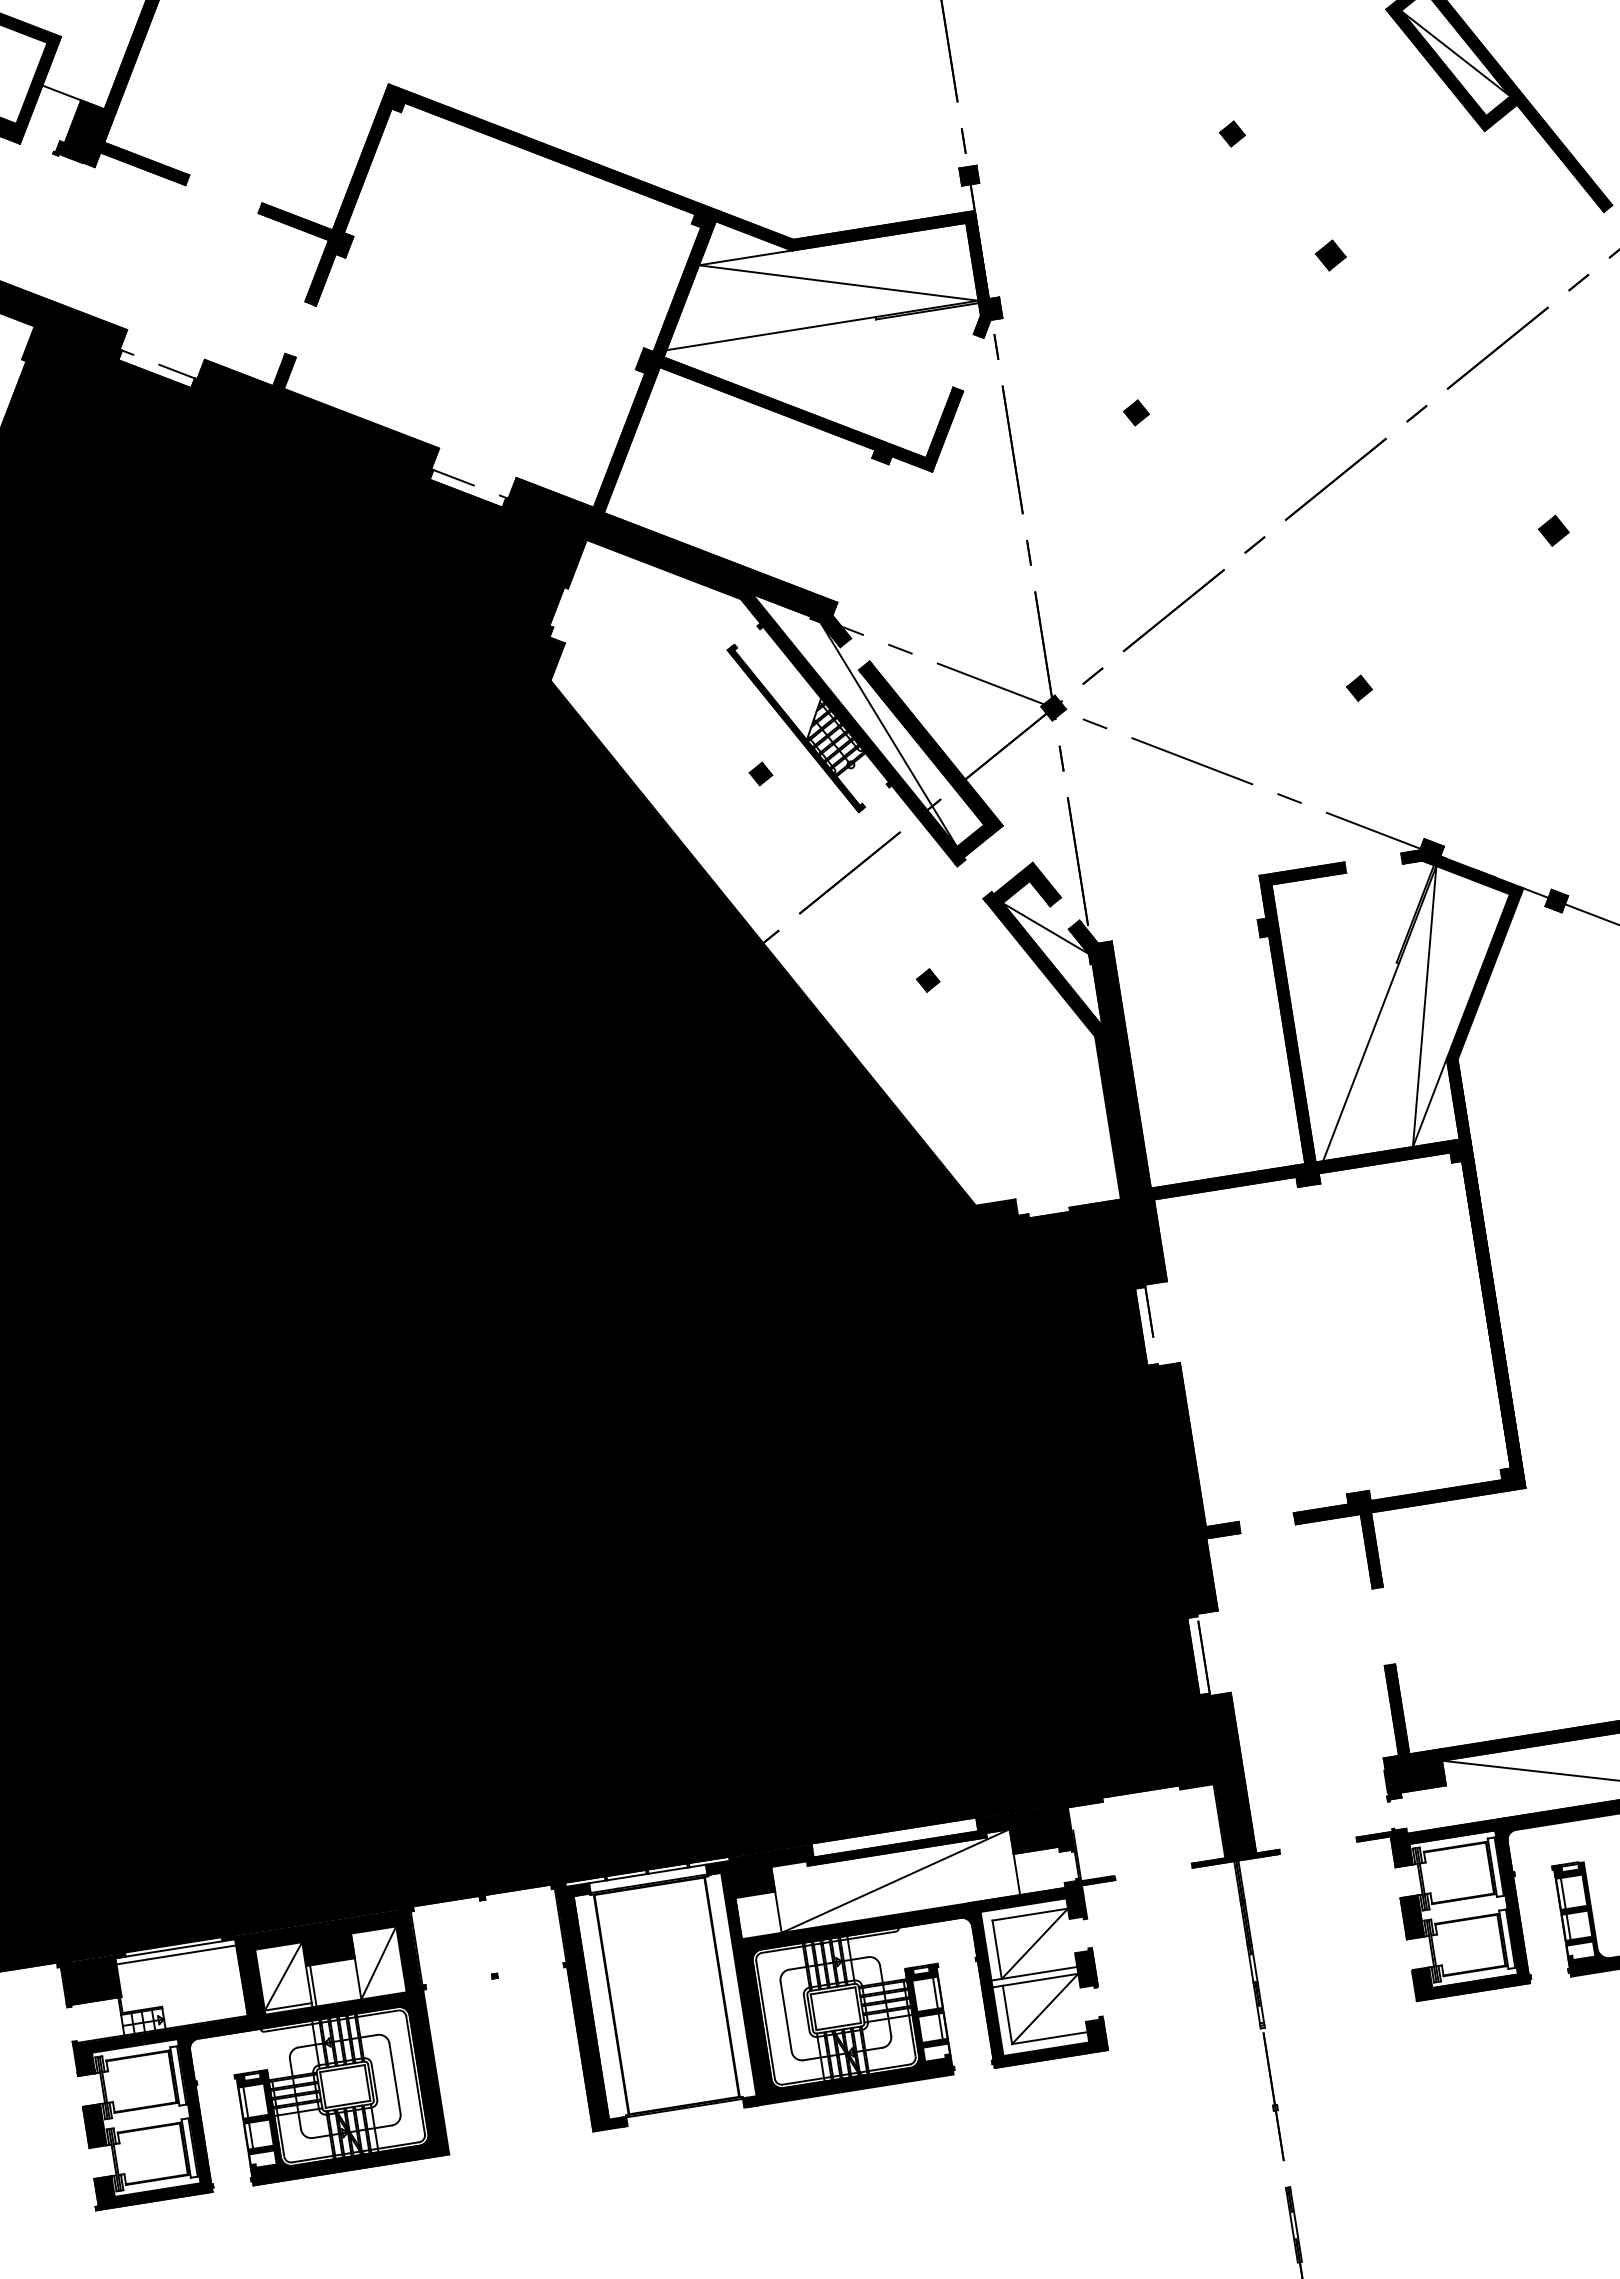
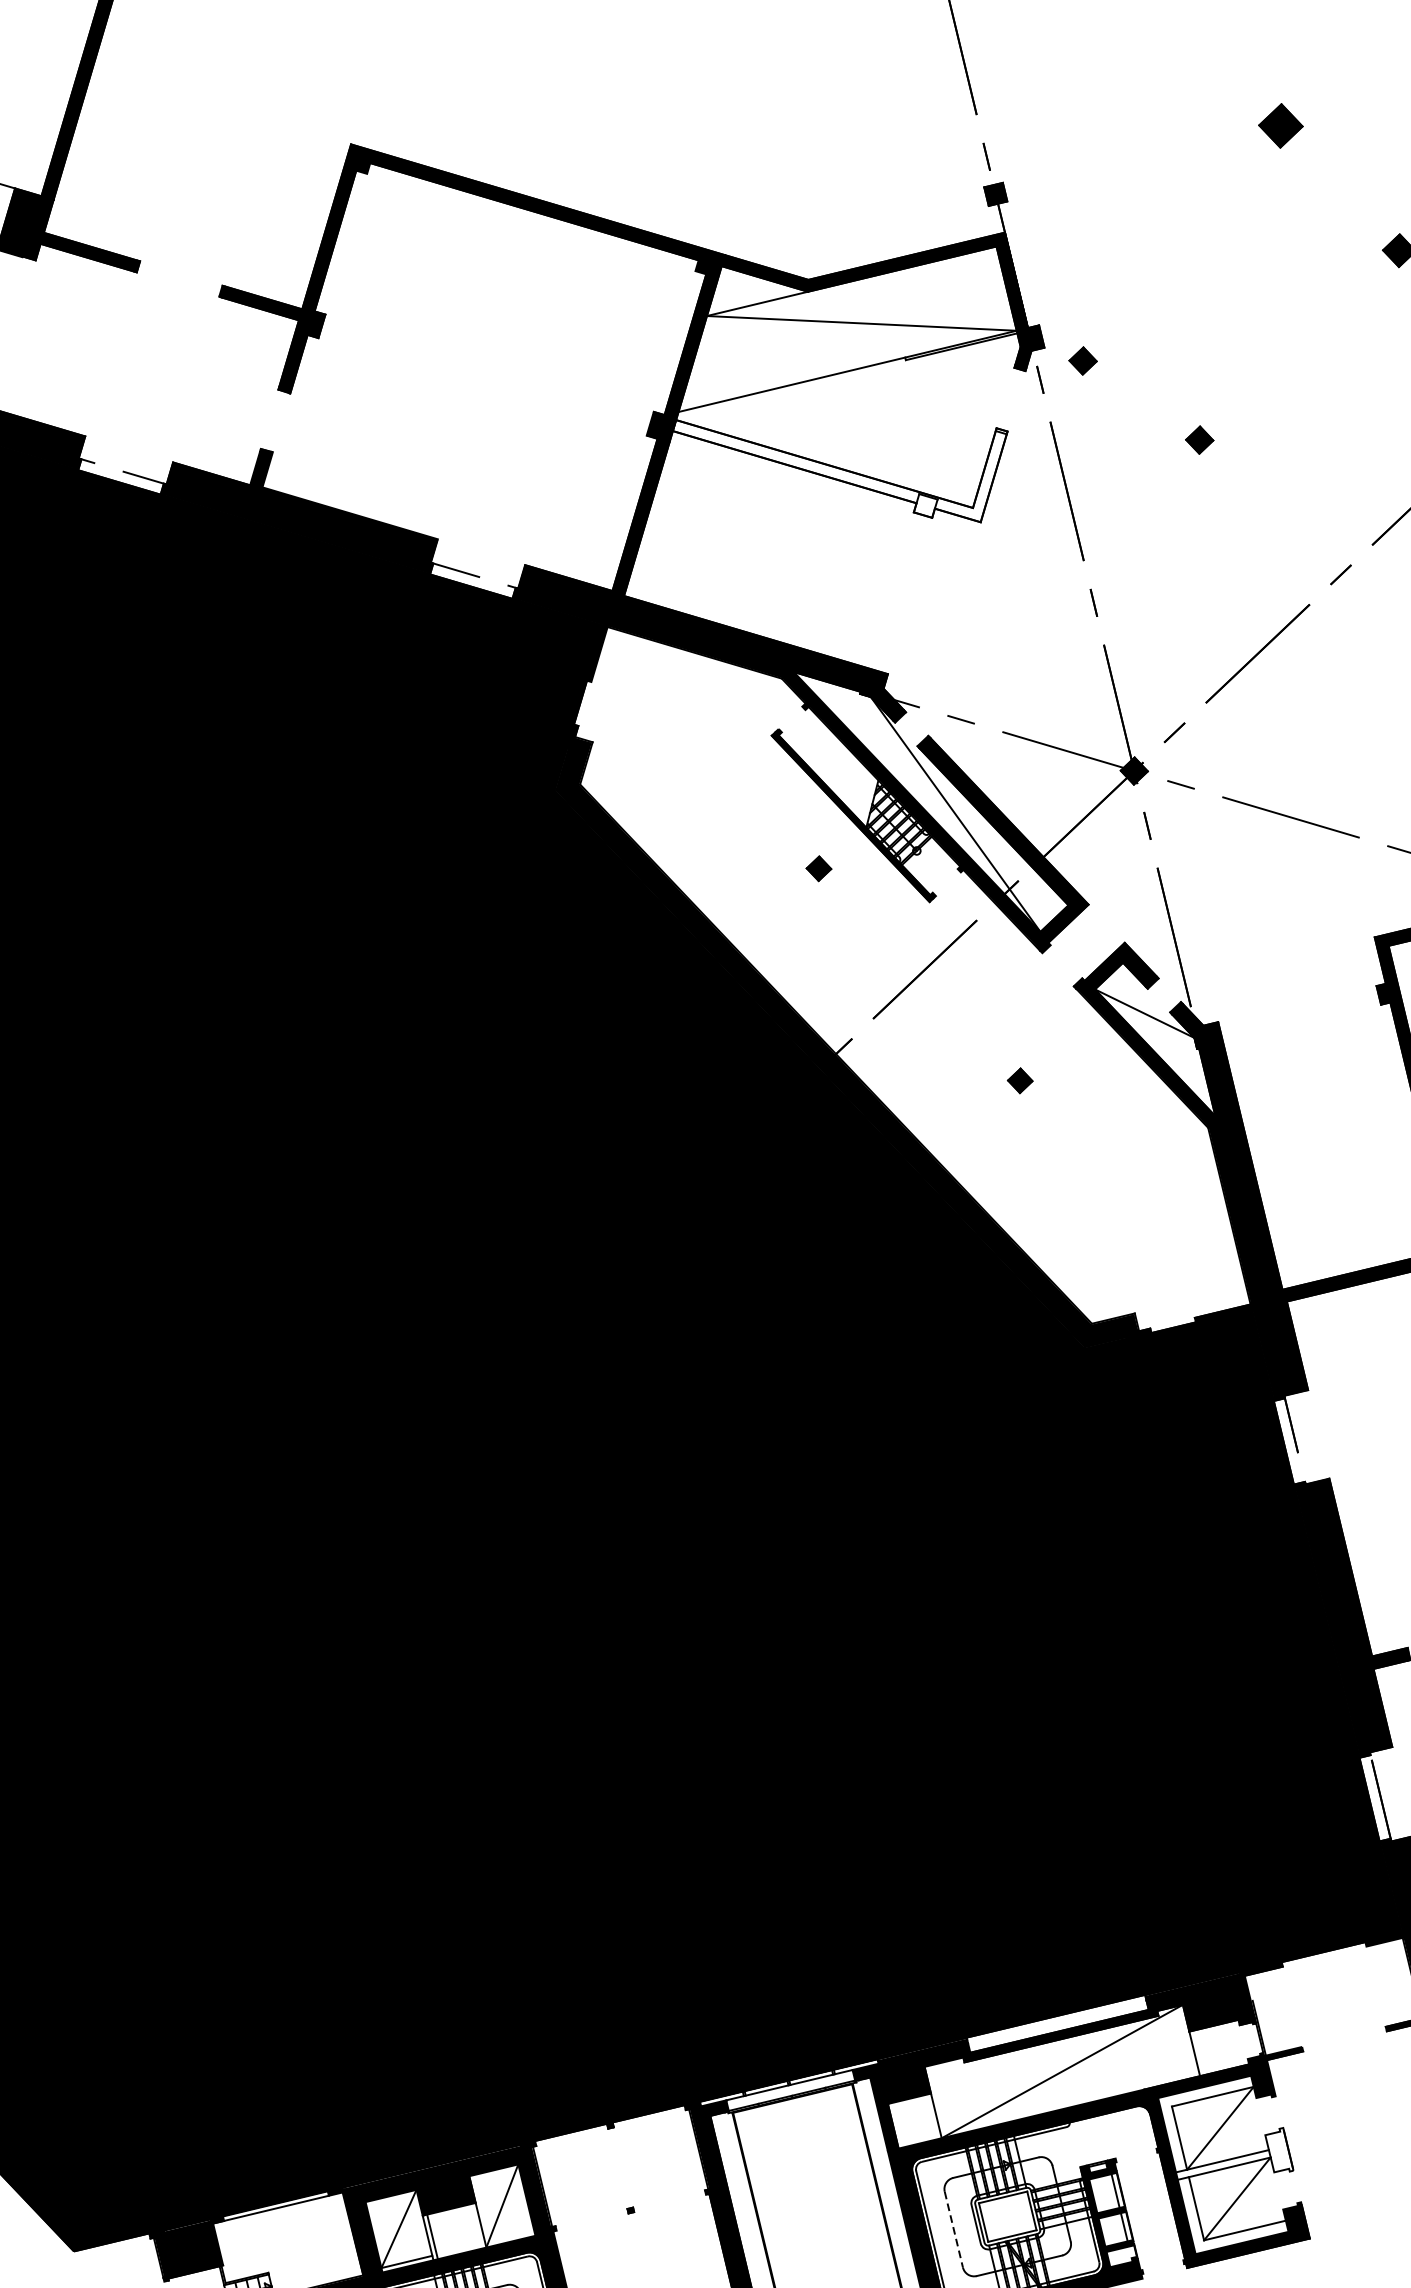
part: (1232, 133) -> (1280, 125), size x1.6
part: (1036, 332) -> (1083, 360), added
fill: (811, 414) -> (843, 469), removed
line: (176, 1954) -> (279, 2214), removed
fill: (1086, 1967) -> (1279, 2149), removed
line: (786, 2017) -> (954, 2230), solid -> dashed

